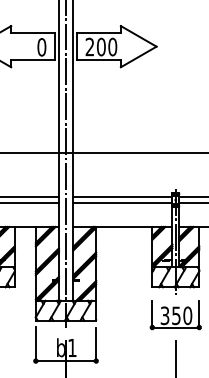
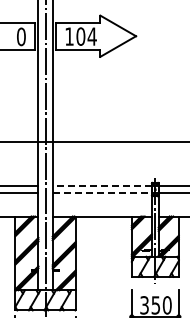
text: (101, 46) -> (81, 36), 200 -> 104
line: (122, 196) -> (102, 186), solid -> dashed
line: (122, 203) -> (102, 193), solid -> dashed

